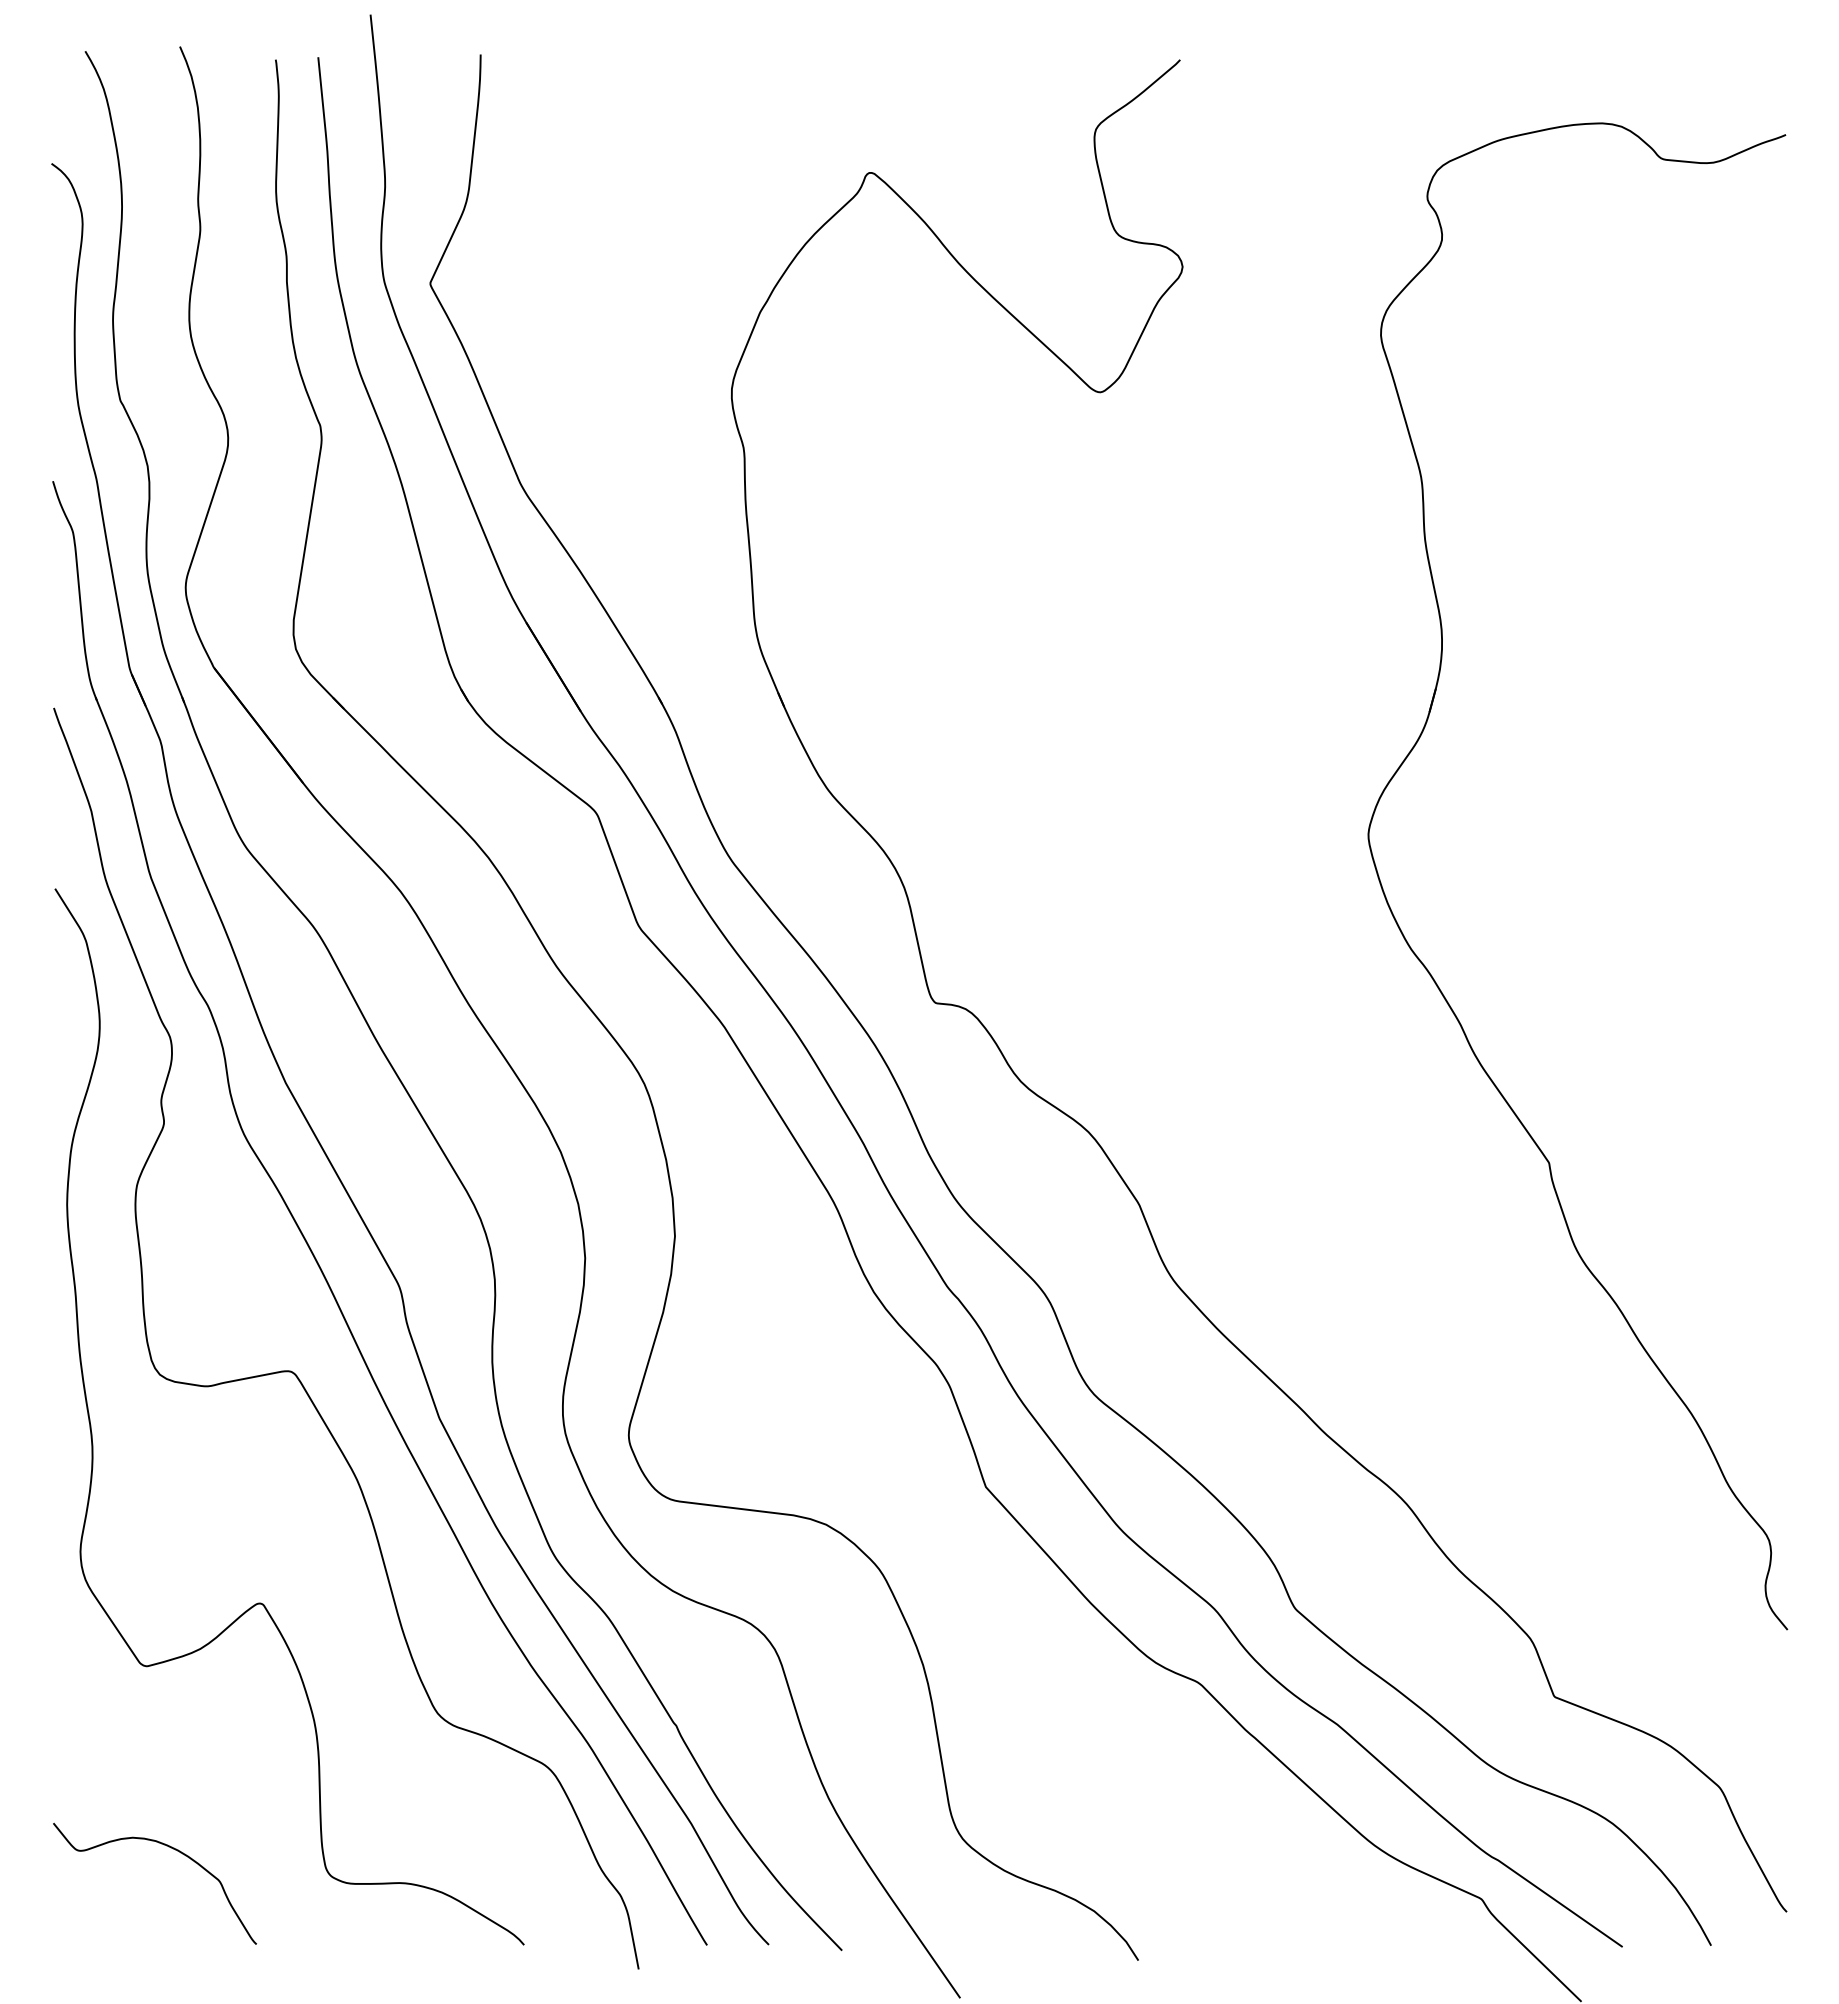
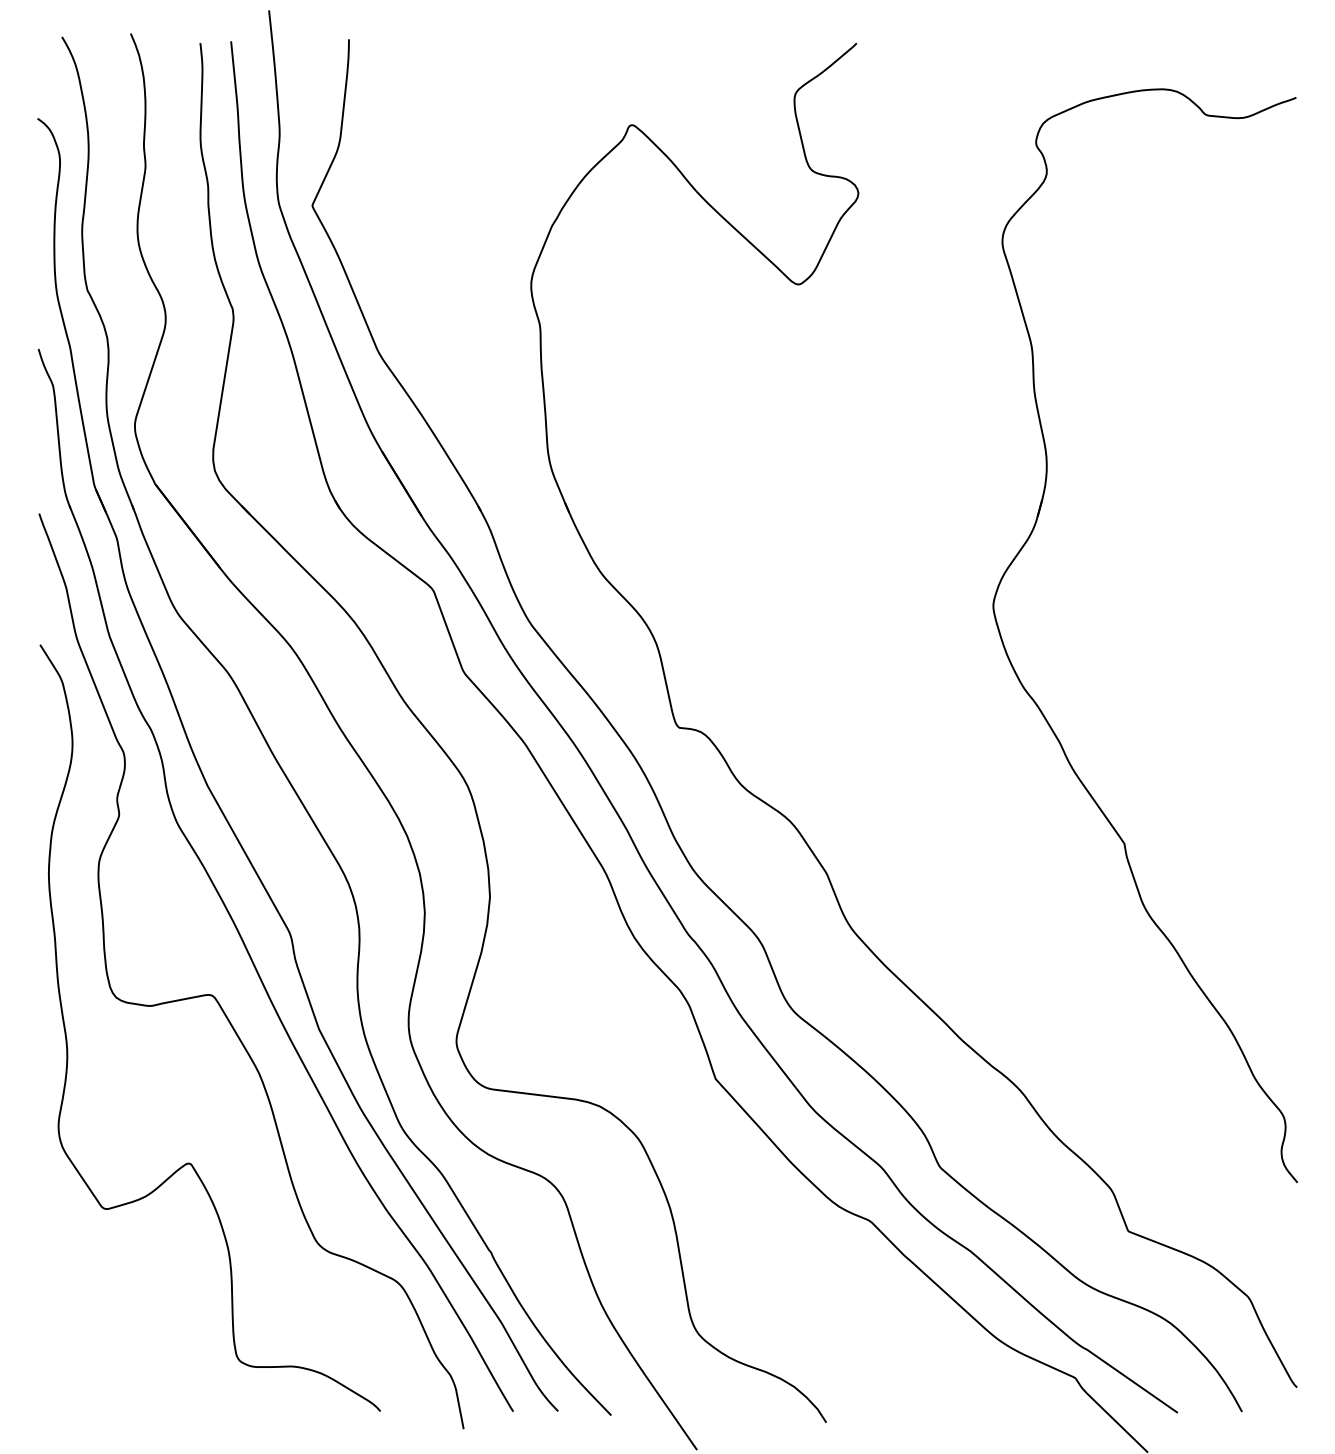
curve: (168, 1847) -> (122, 1340), removed

